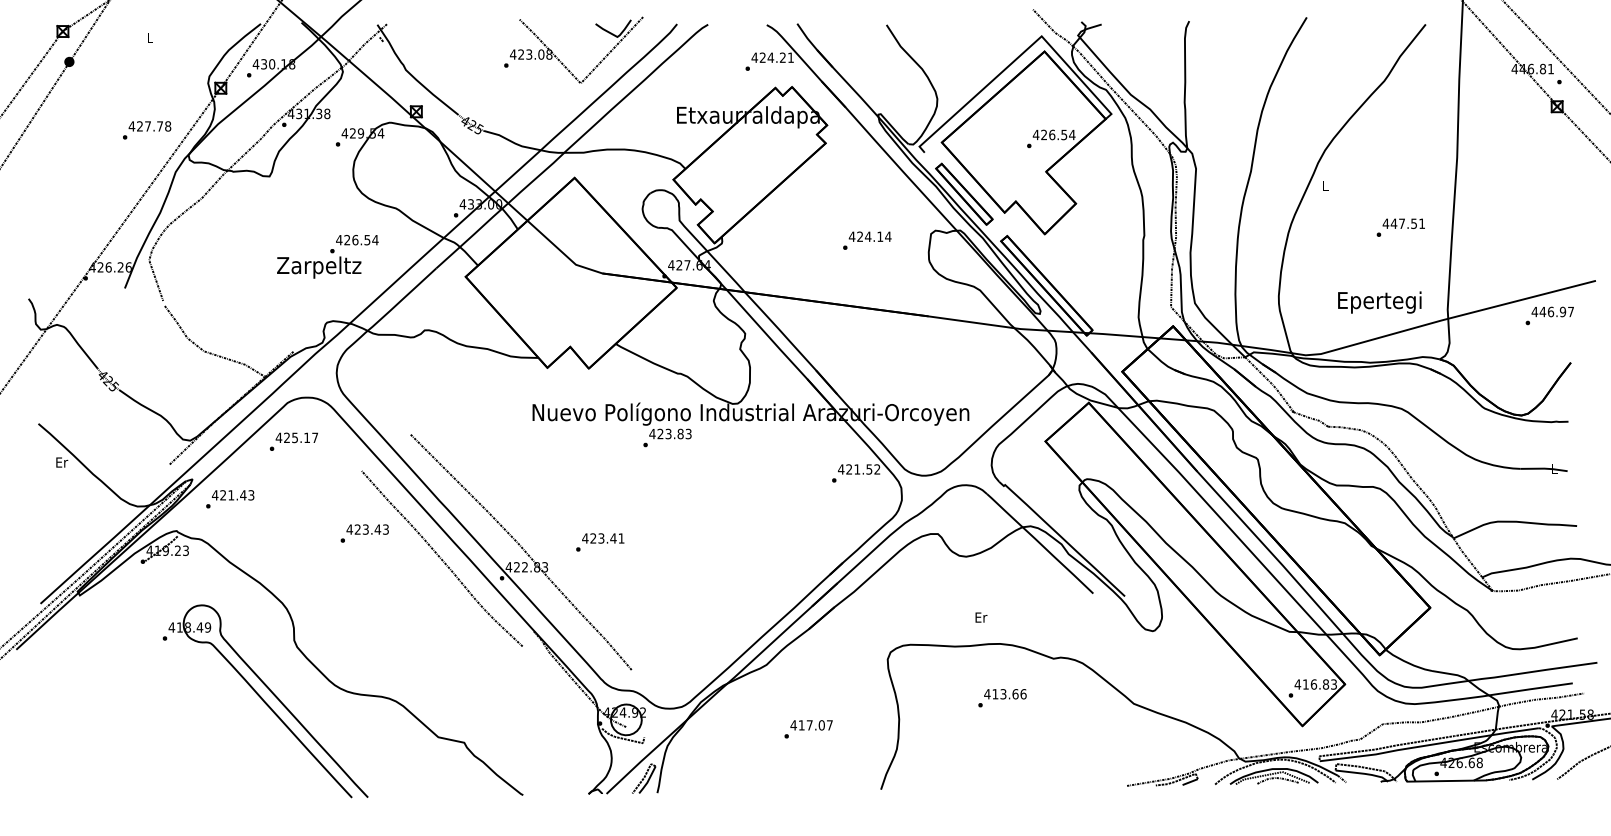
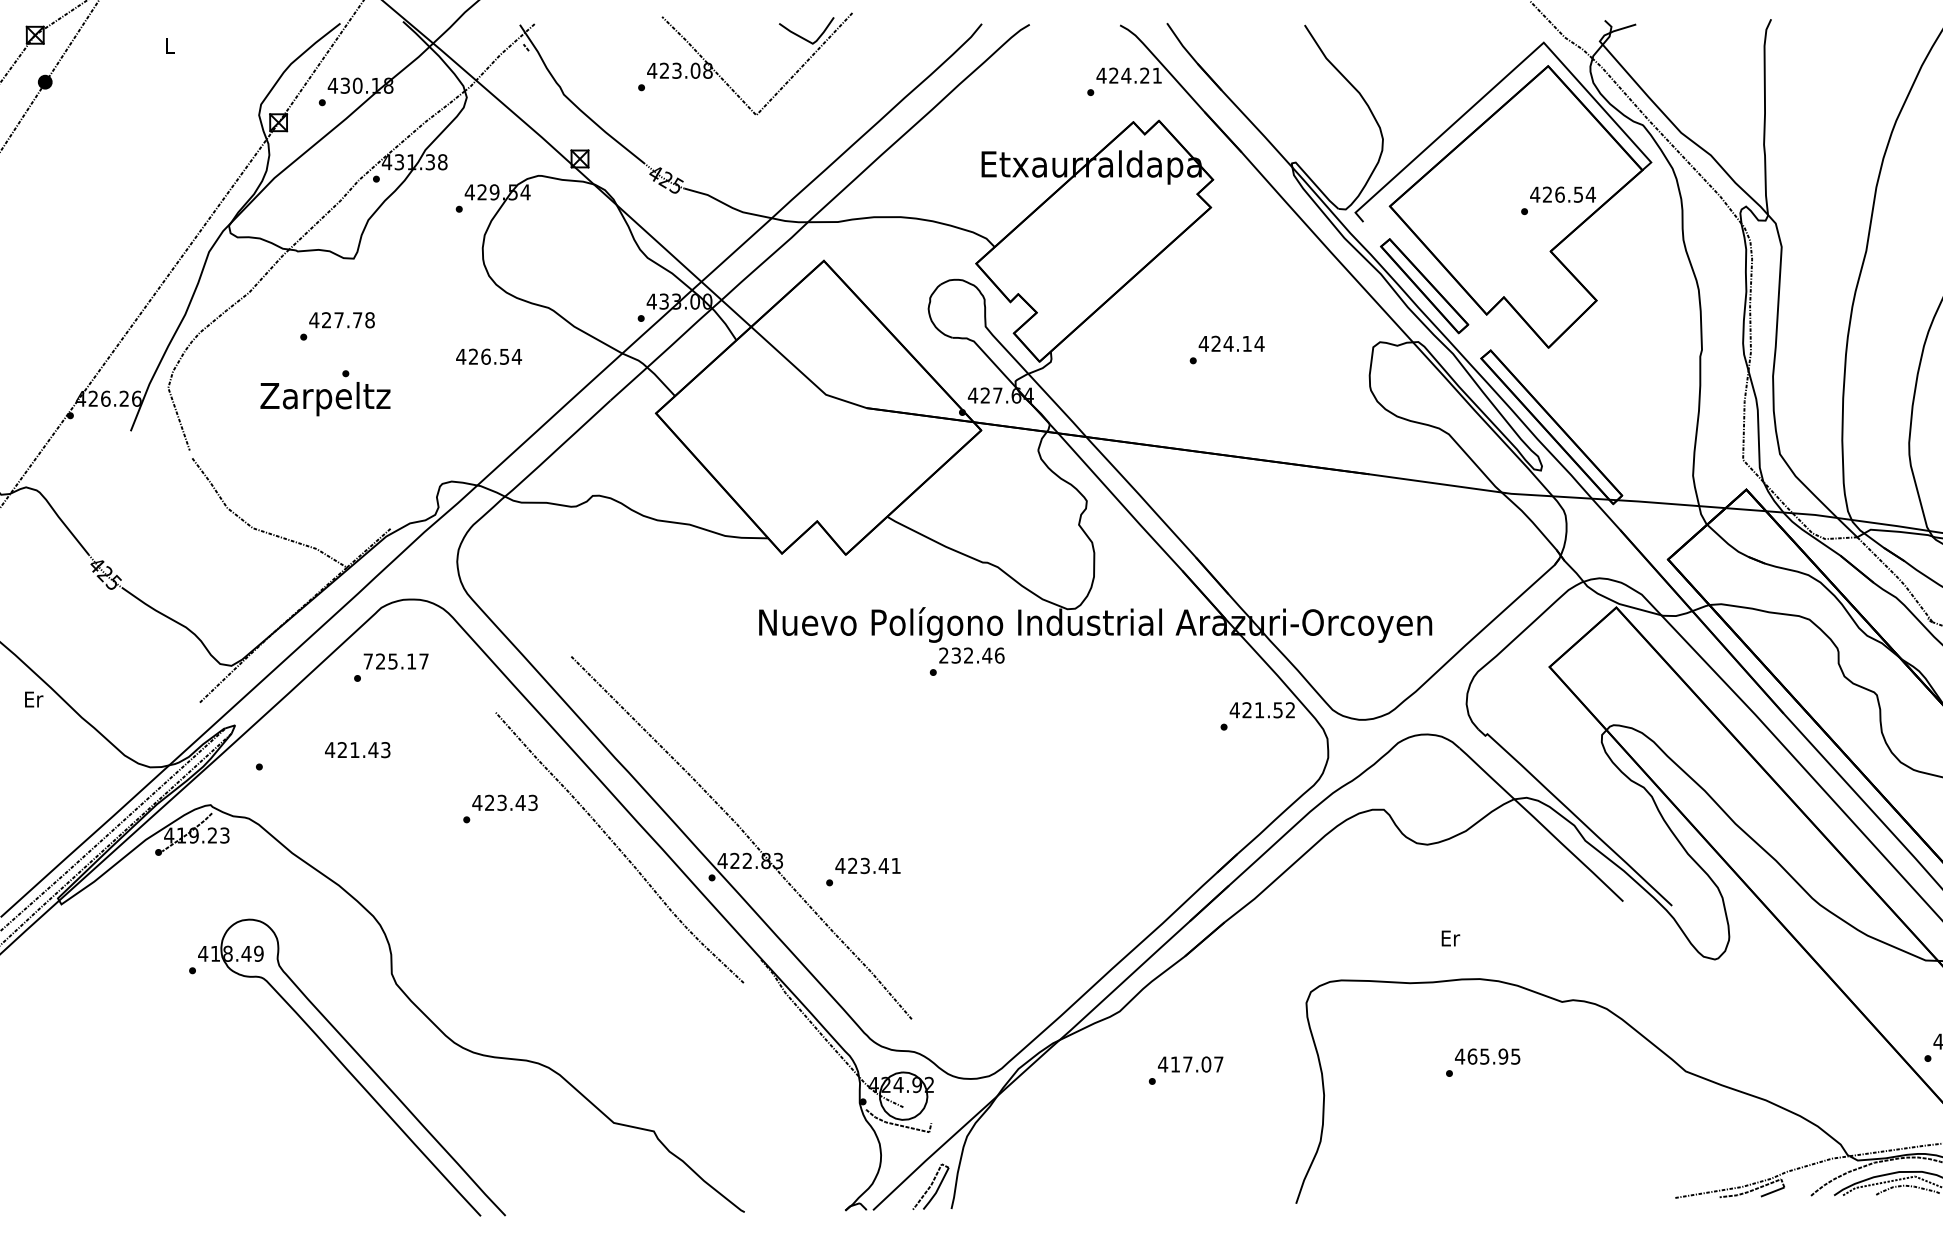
part: (561, 61) -> (726, 81), moved
text: (147, 130) -> (338, 326), moved
text: (867, 240) -> (1227, 349), moved
text: (319, 263) -> (325, 392), moved
text: (670, 433) -> (971, 654), 423.83 -> 232.46
text: (278, 437) -> (367, 660), 425.17 -> 725.17
text: (232, 495) -> (356, 750), moved
text: (600, 542) -> (863, 872), moved
text: (1009, 694) -> (1494, 1057), 413.66 -> 465.95
text: (808, 729) -> (1185, 1070), moved

